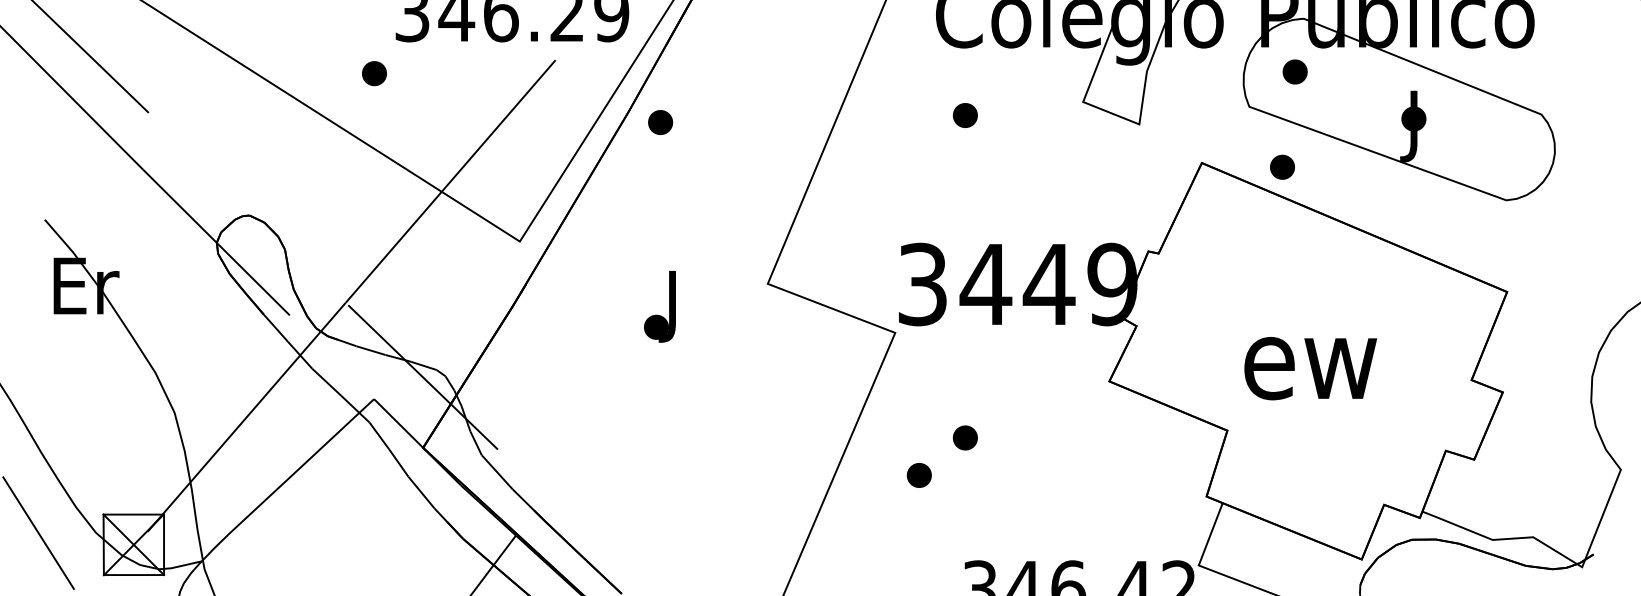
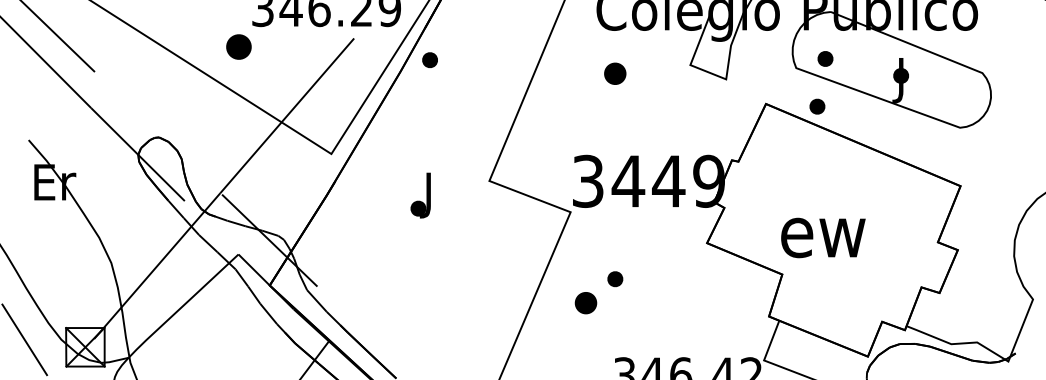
part: (1295, 71) -> (825, 58), moved
part: (374, 72) -> (238, 46), size x1.6
part: (965, 115) -> (615, 73), size x1.4
part: (659, 121) -> (429, 59), moved
text: (1310, 367) -> (823, 237), moved
part: (918, 474) -> (585, 302), size x1.4

